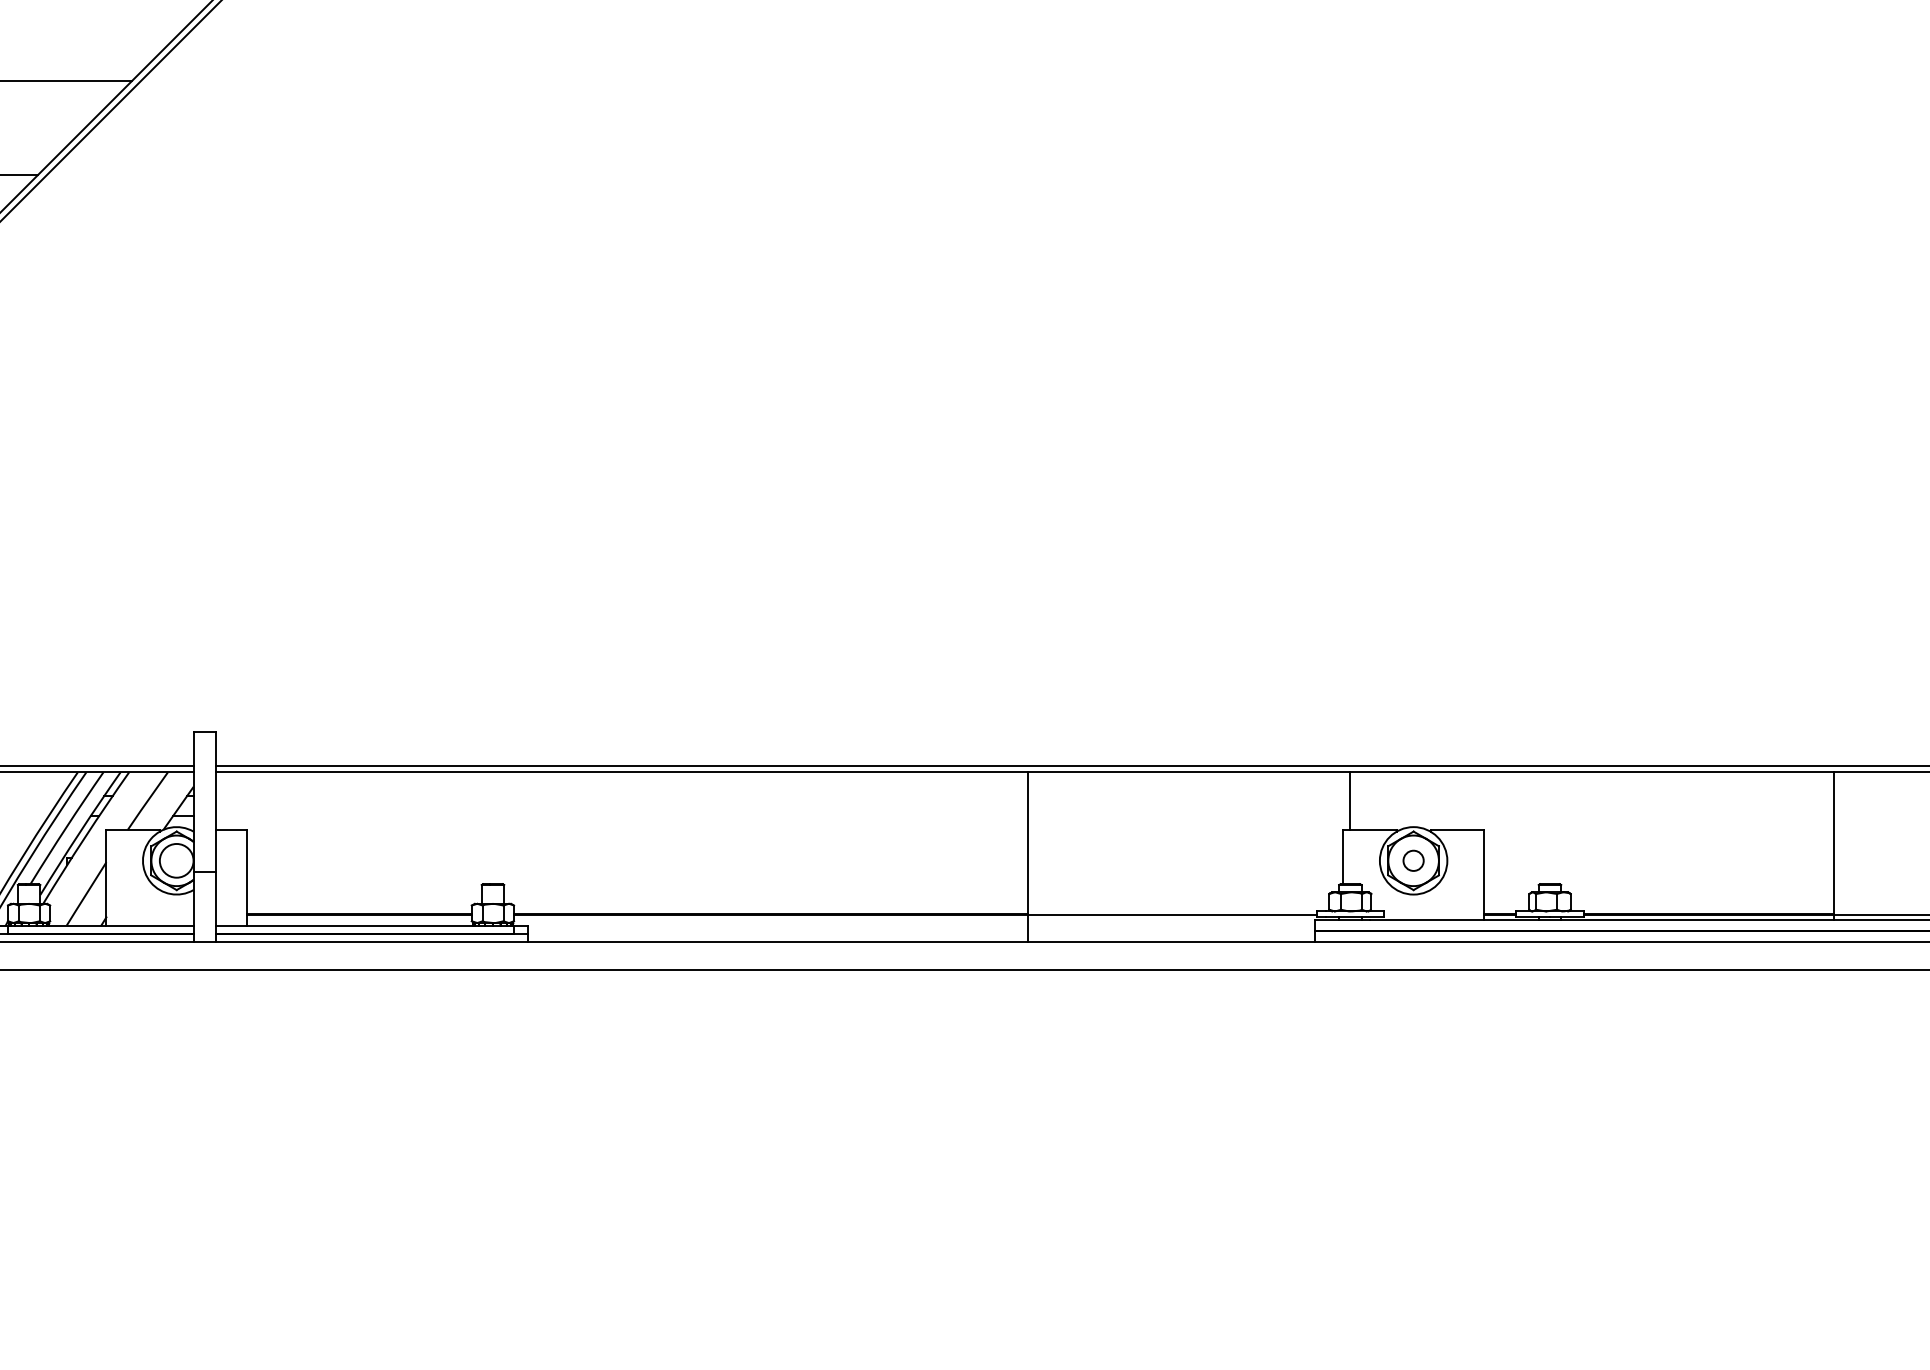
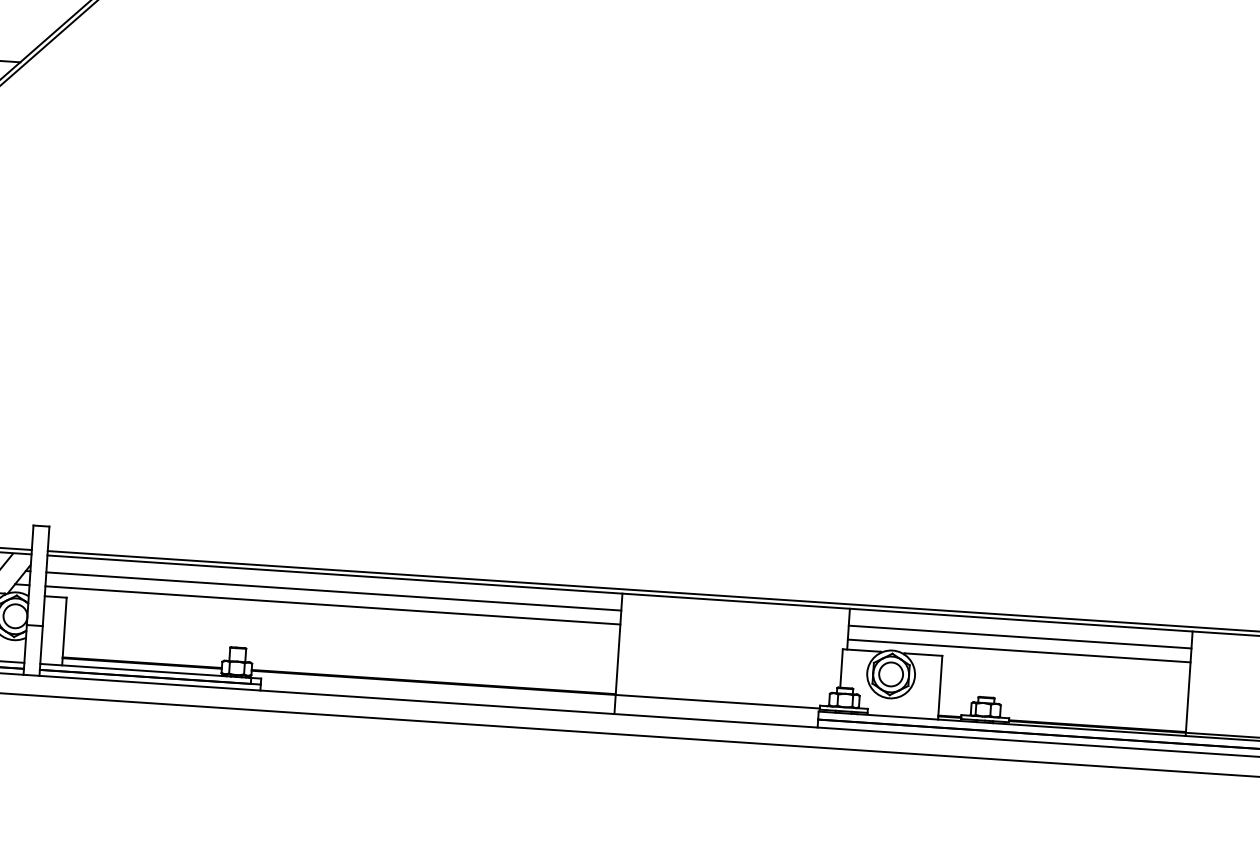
line: (622, 796) -> (334, 591), added
line: (1591, 796) -> (1020, 637), added
line: (622, 815) -> (333, 605), added
line: (1591, 815) -> (1019, 650), added
circle: (1413, 860) -> (891, 674), size x1.67

